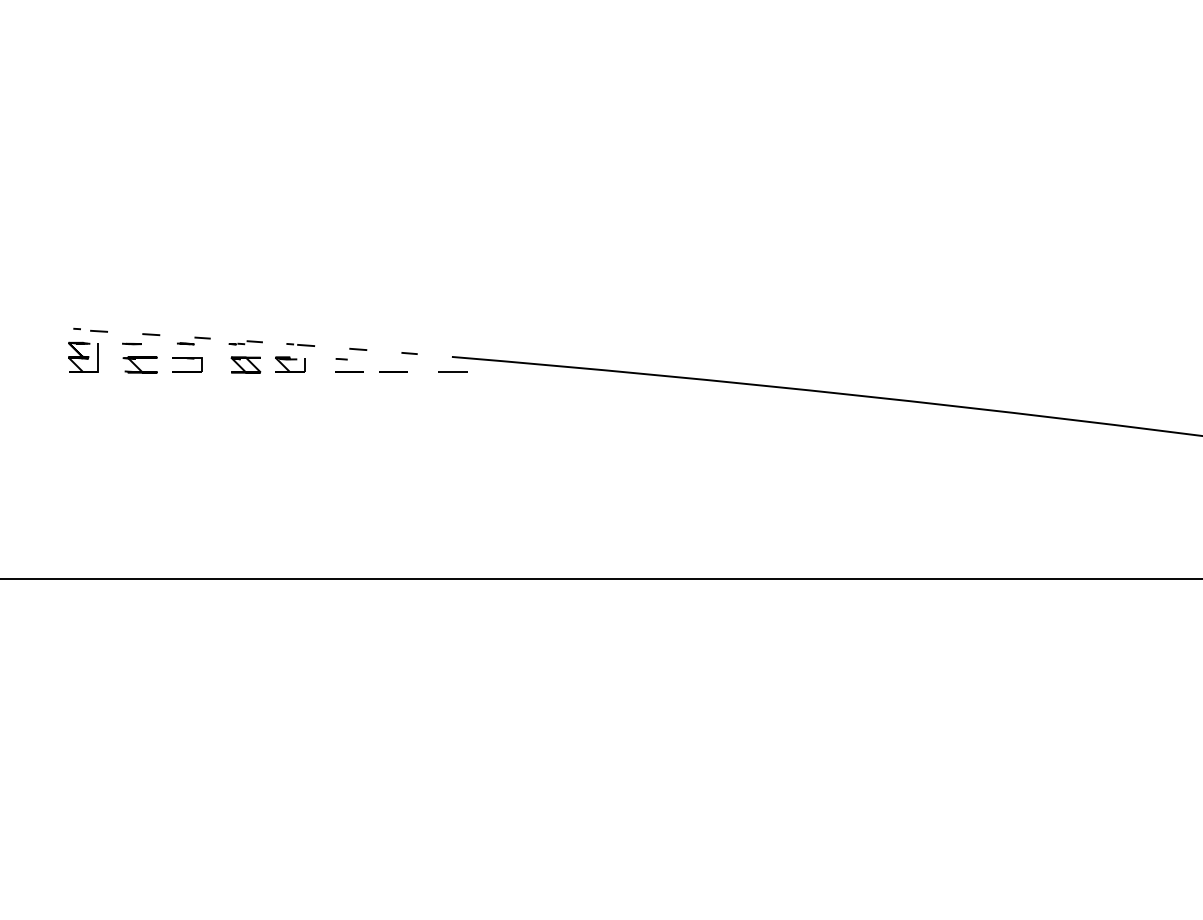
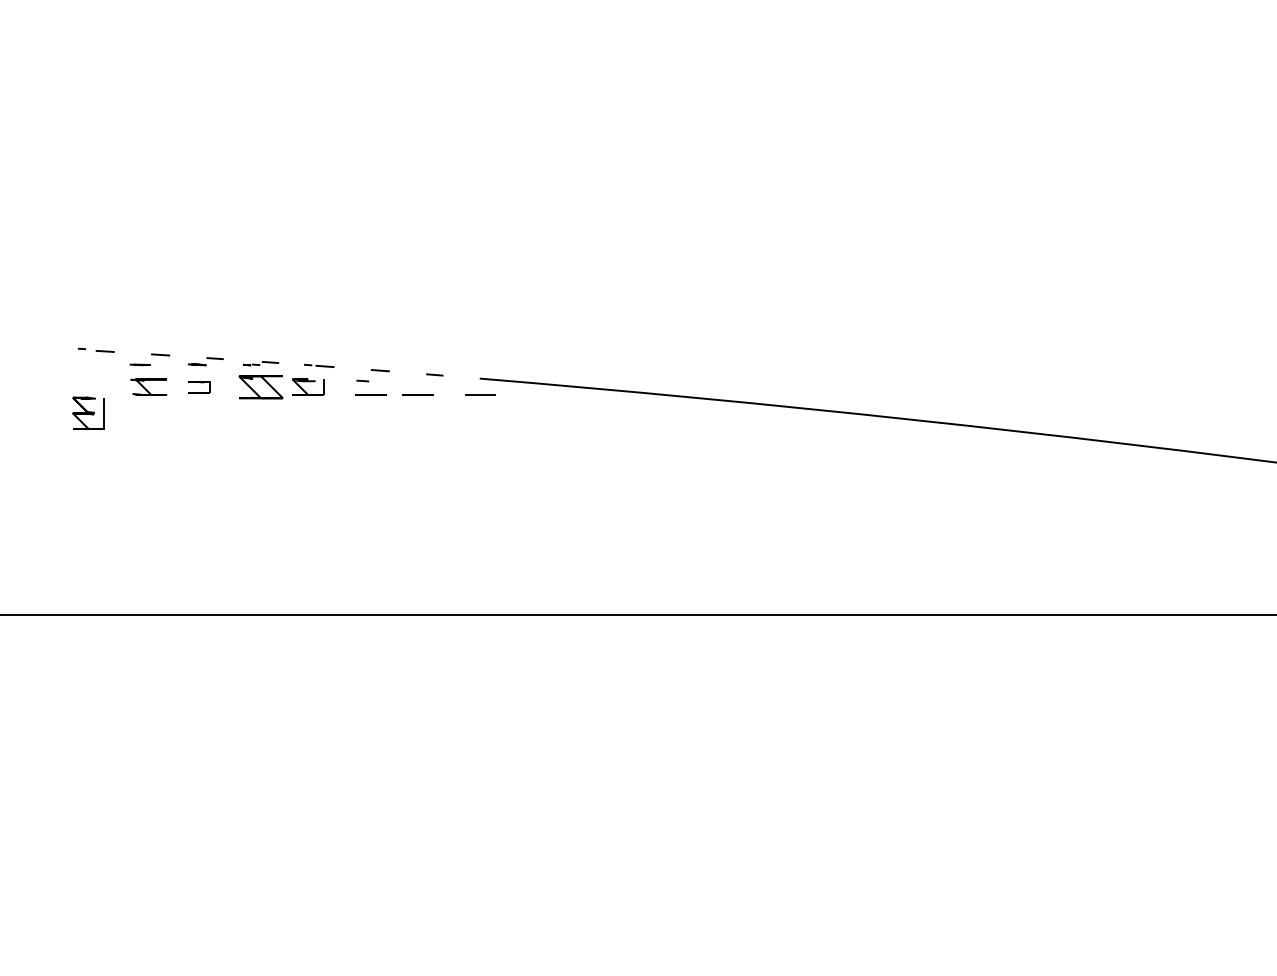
part: (83, 356) -> (88, 412), moved
part: (186, 364) -> (198, 386), size x0.7
part: (246, 364) -> (261, 386), size x1.4

